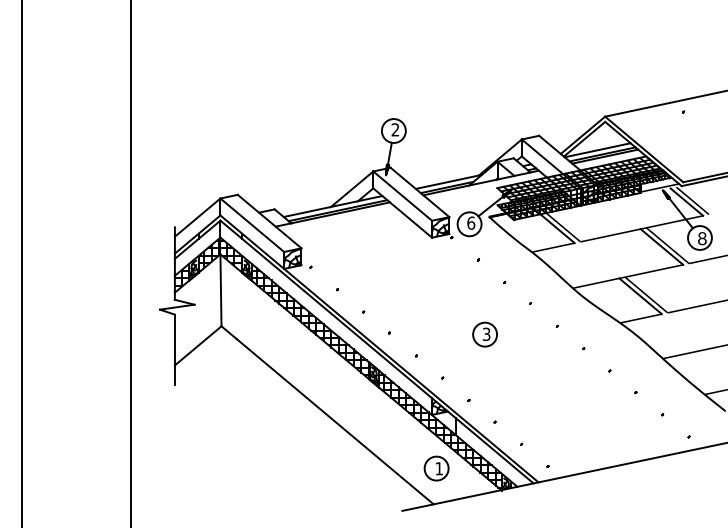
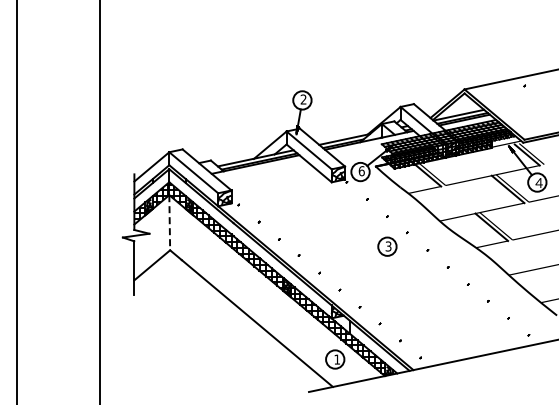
text: (701, 239) -> (538, 183), 8 -> 4
line: (220, 290) -> (169, 222), solid -> dashed
part: (485, 334) -> (387, 246), moved

